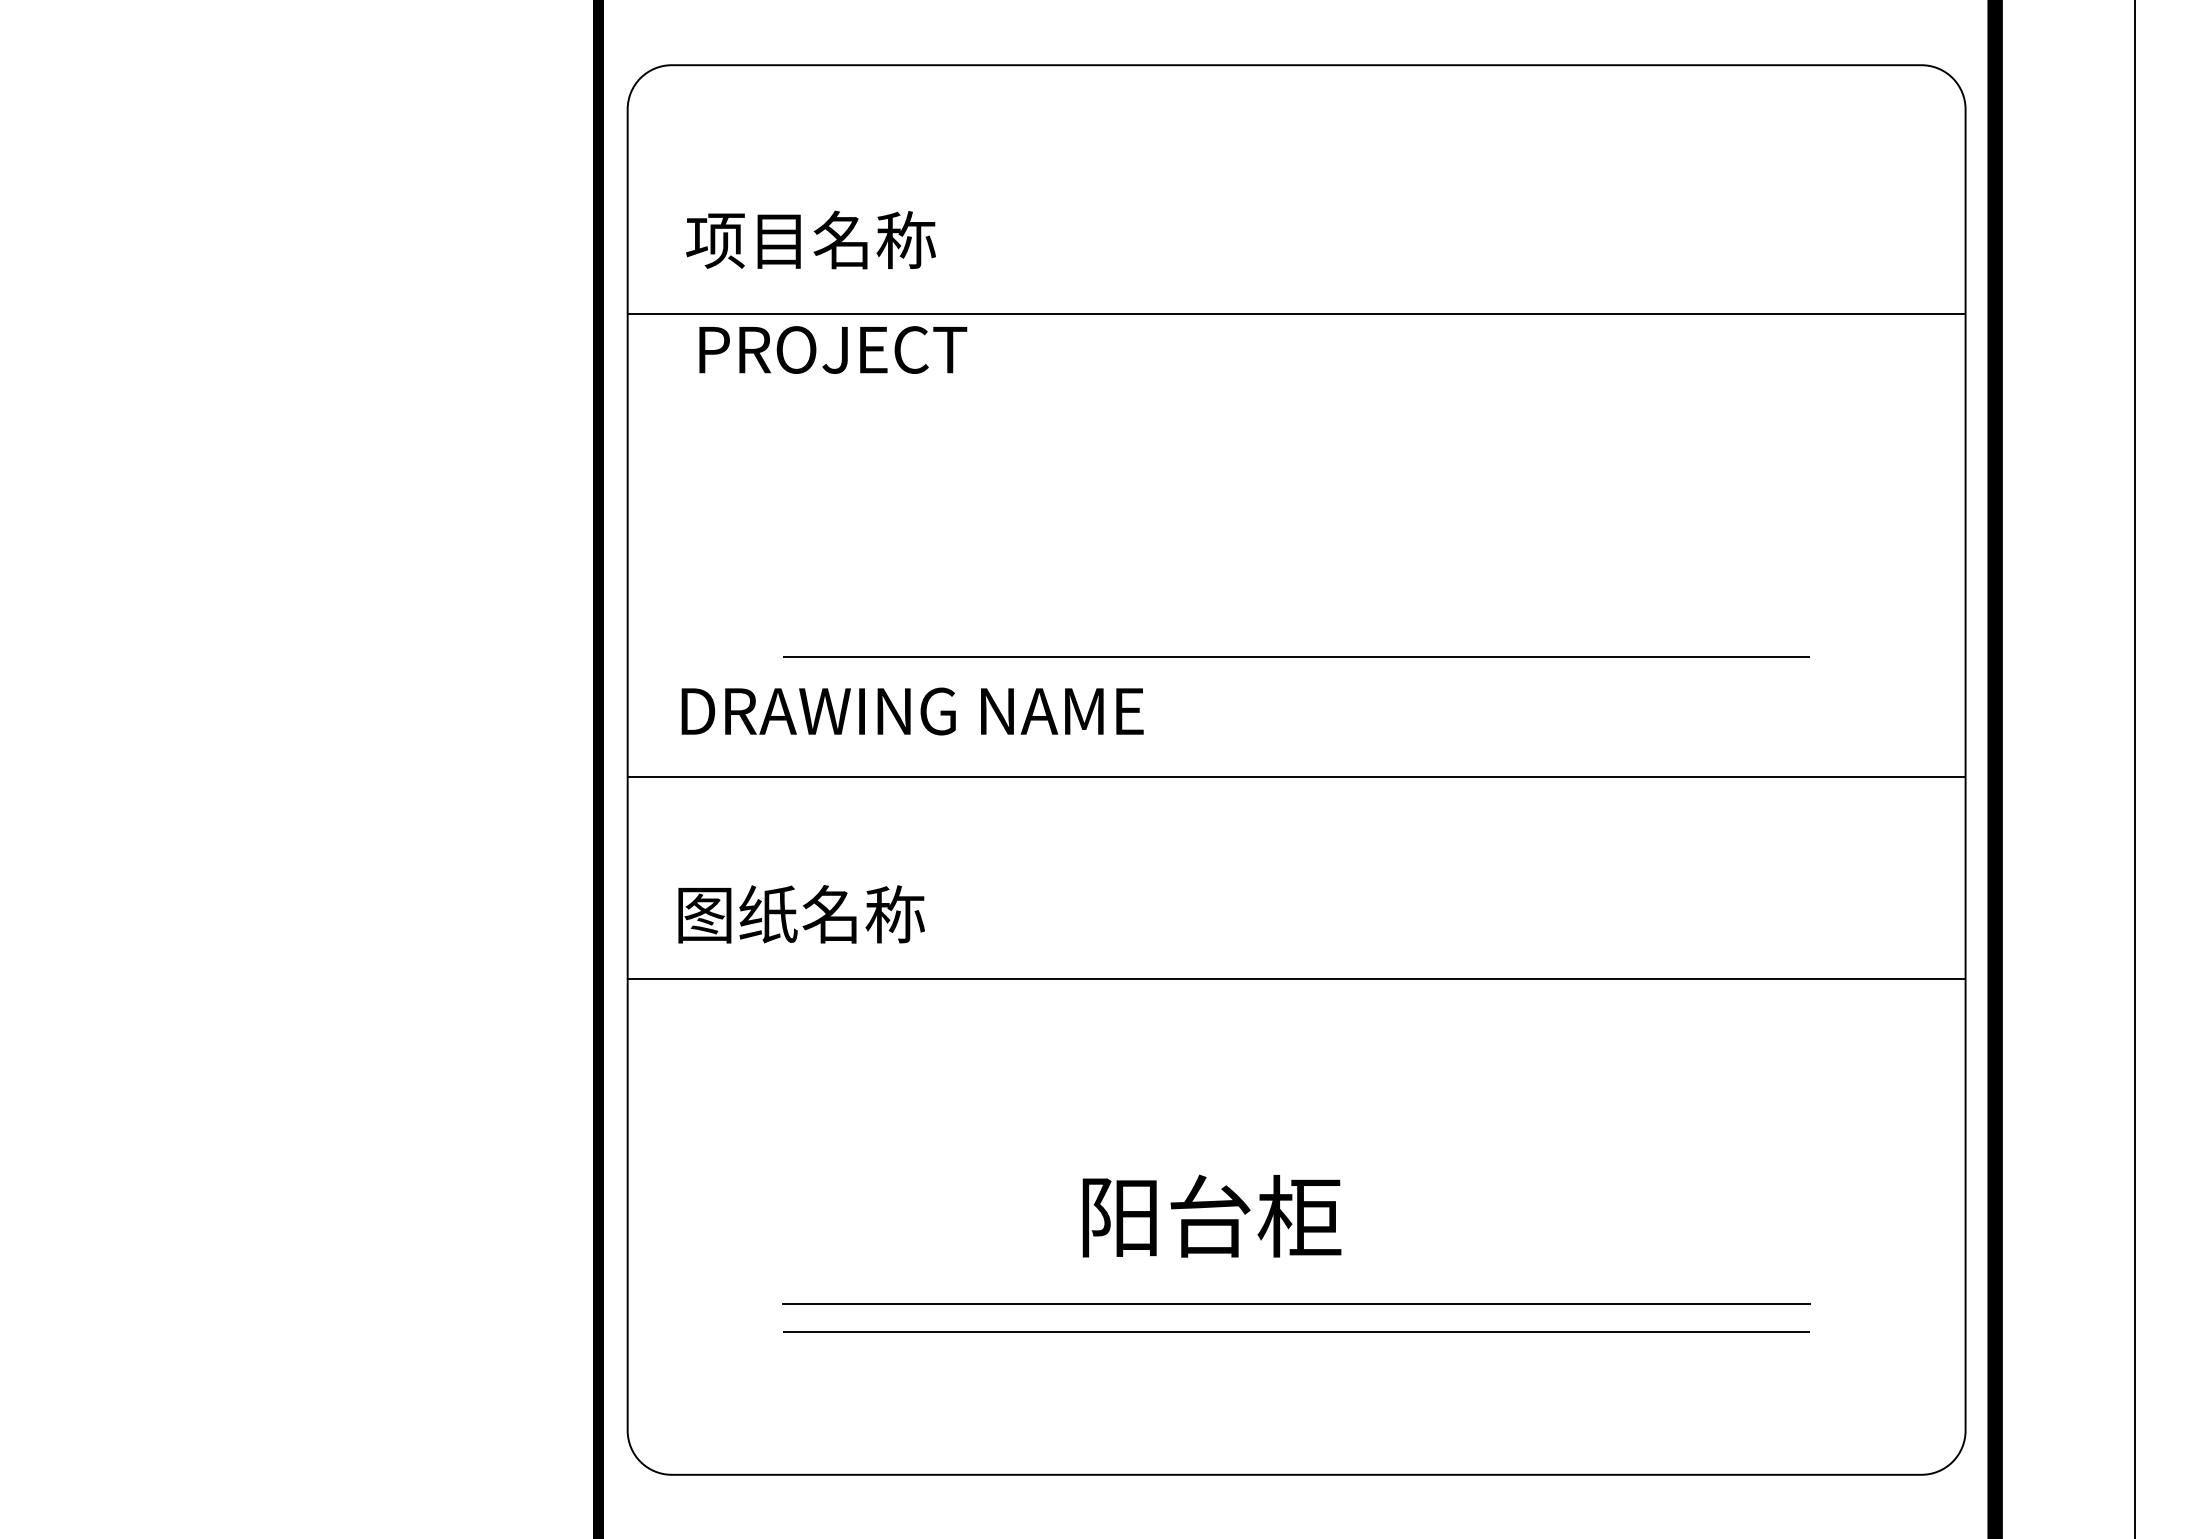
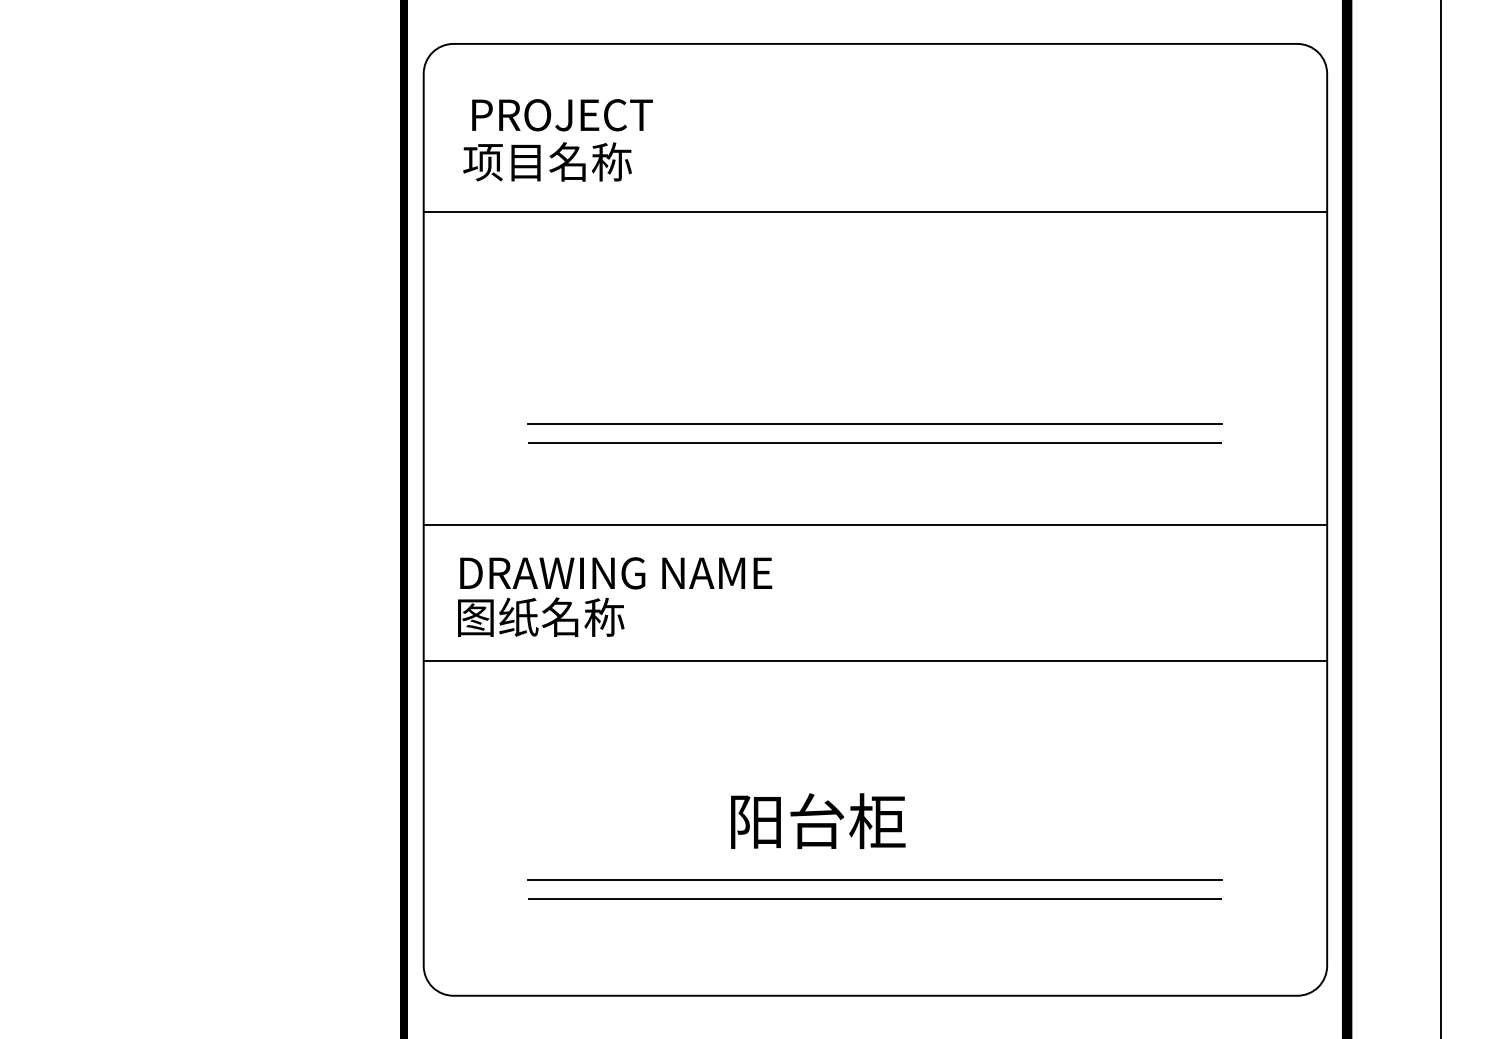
text: (833, 350) -> (562, 115), moved
line: (1296, 628) -> (875, 424), added
text: (913, 711) -> (616, 573), moved

